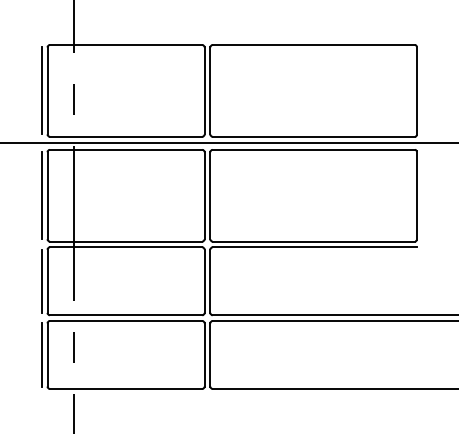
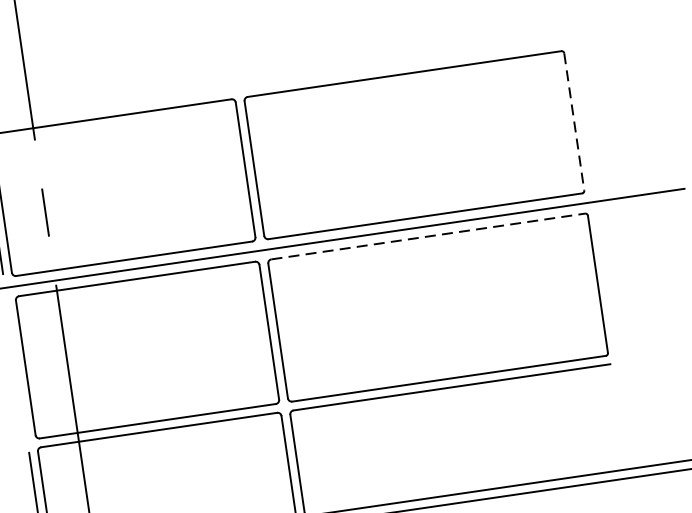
line: (416, 91) -> (574, 122), solid -> dashed
line: (314, 149) -> (429, 235), solid -> dashed
line: (41, 195) -> (16, 368), removed

